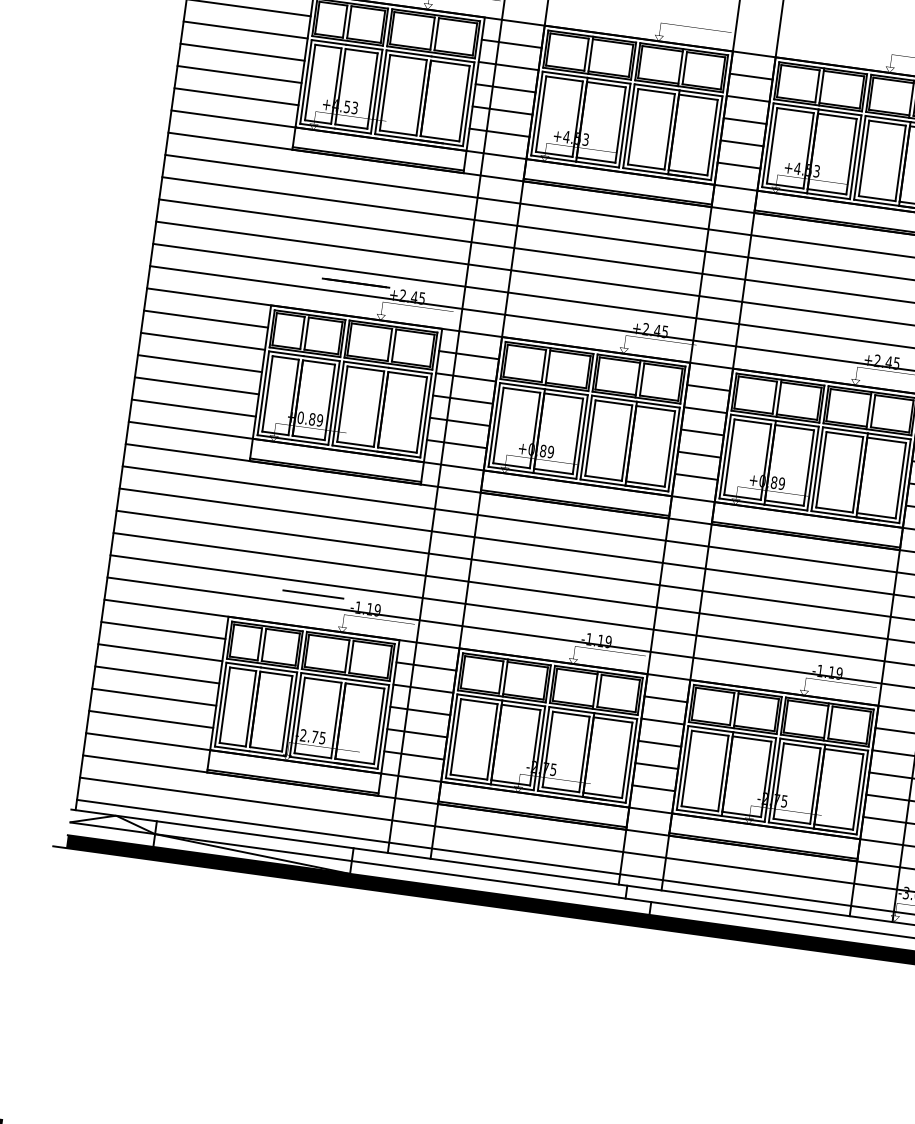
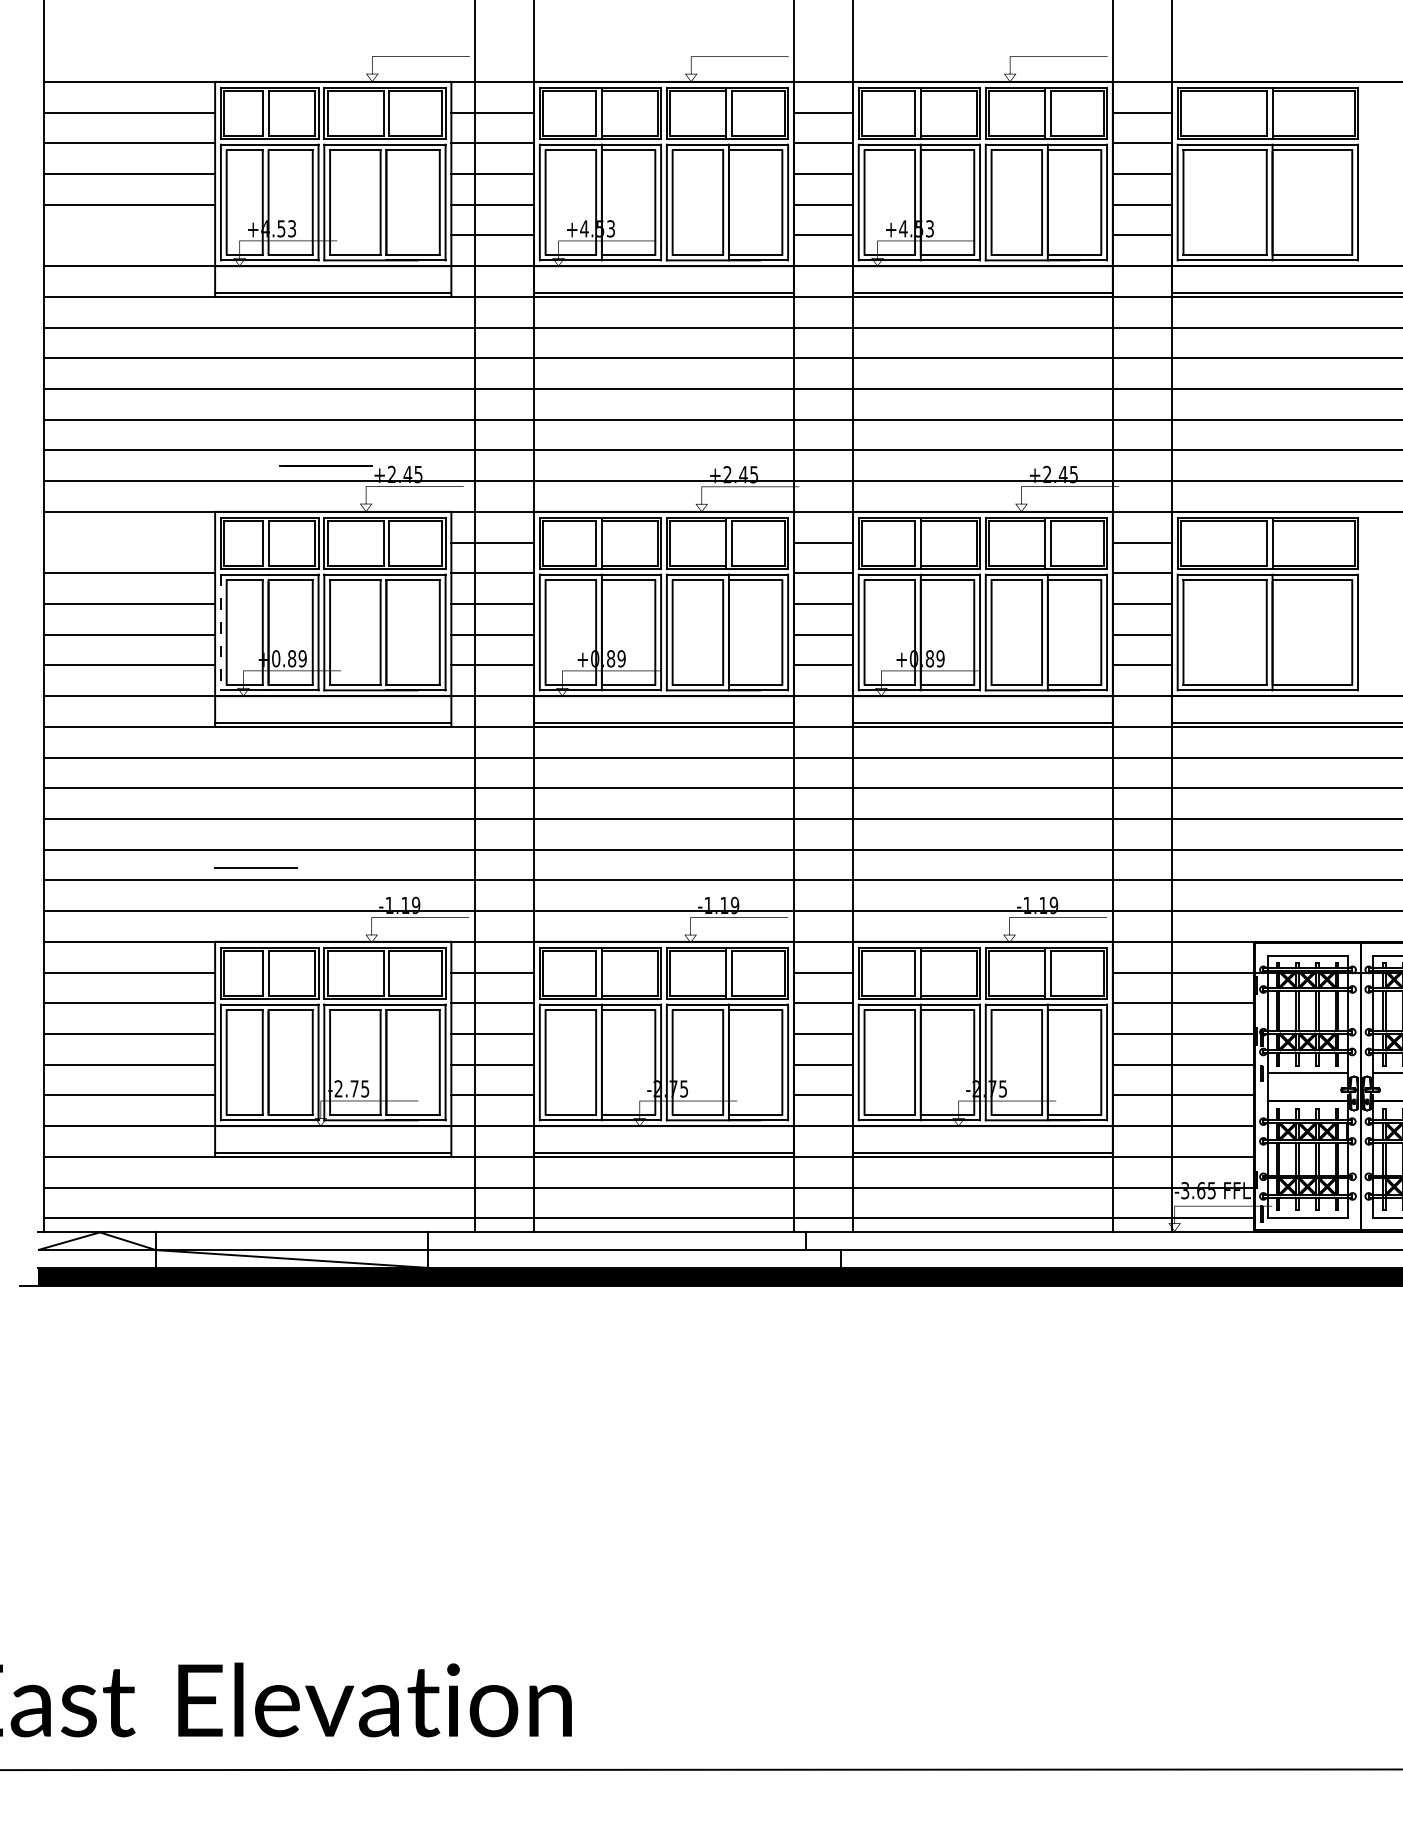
line: (236, 96) -> (129, 235), removed
line: (206, 319) -> (129, 542), removed
line: (263, 393) -> (220, 632), solid -> dashed
line: (312, 594) -> (255, 867), moved

